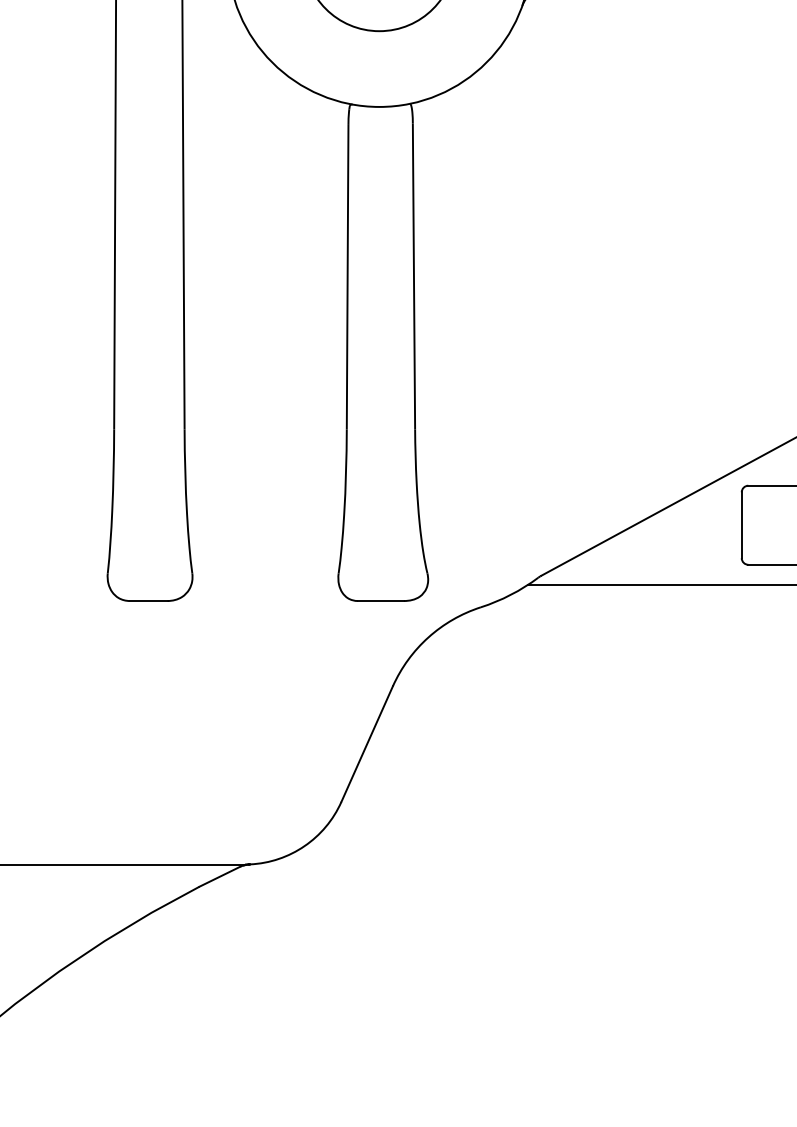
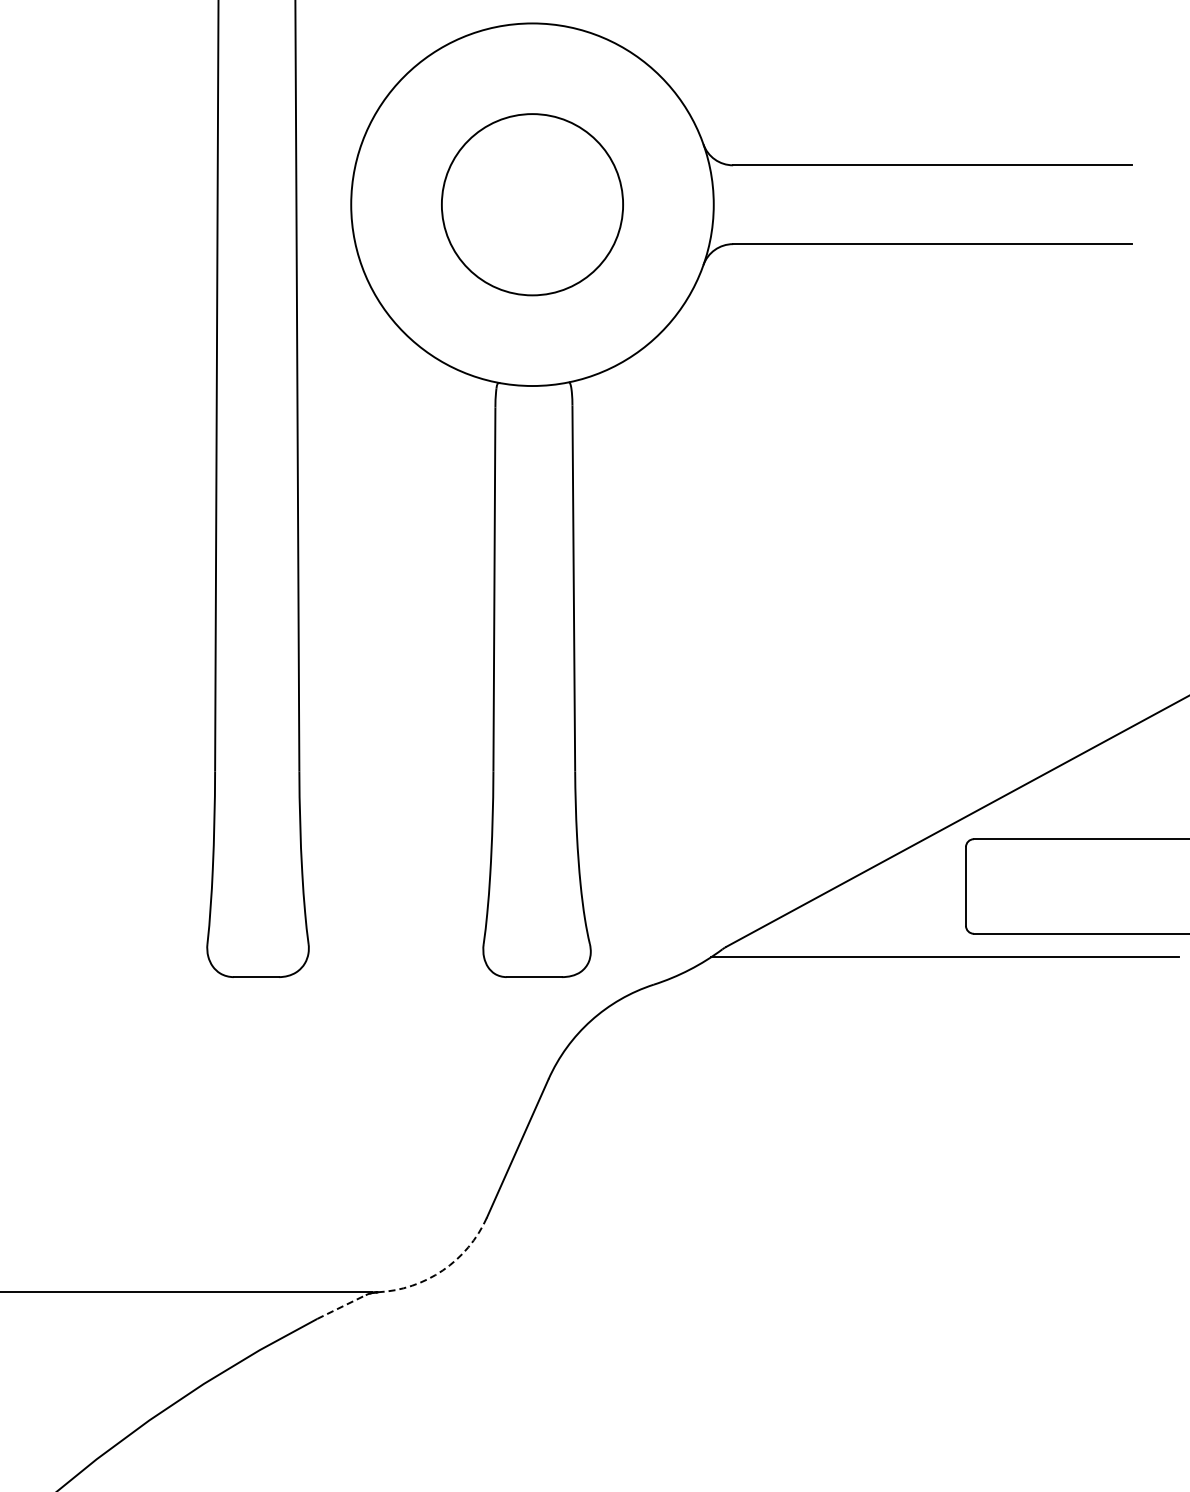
arc: (304, 846) -> (442, 1270), solid -> dashed
line: (219, 876) -> (341, 1306), solid -> dashed

